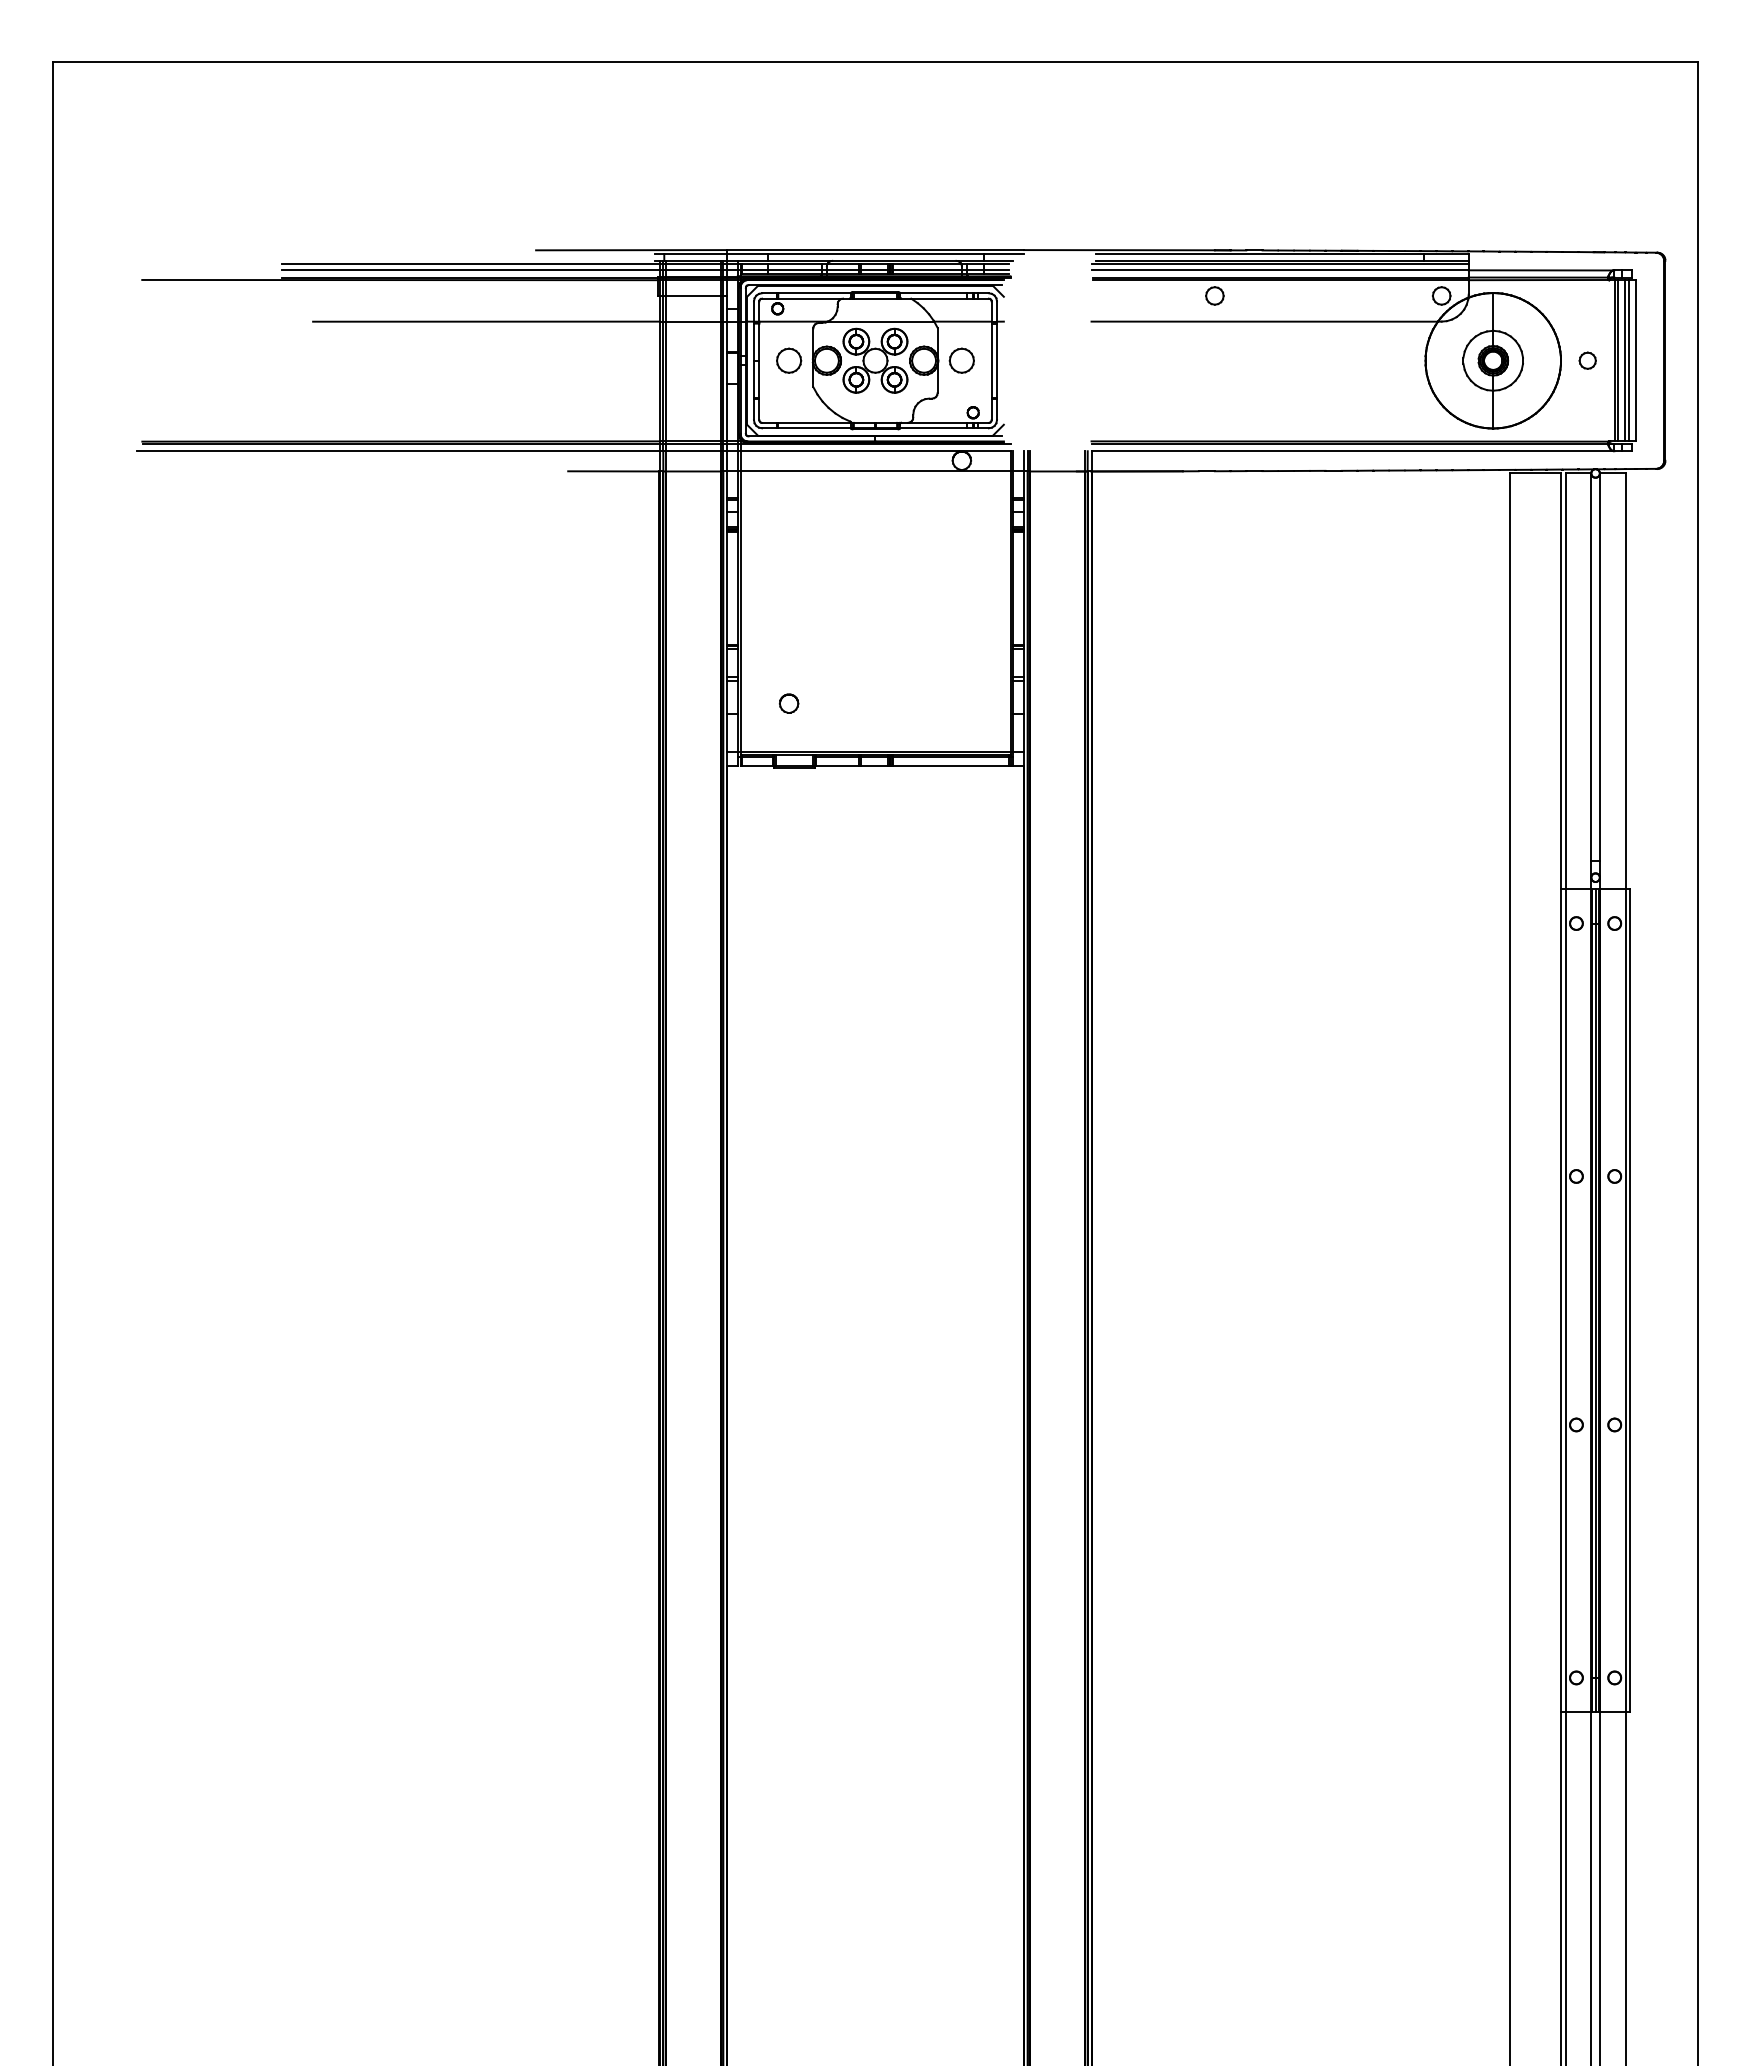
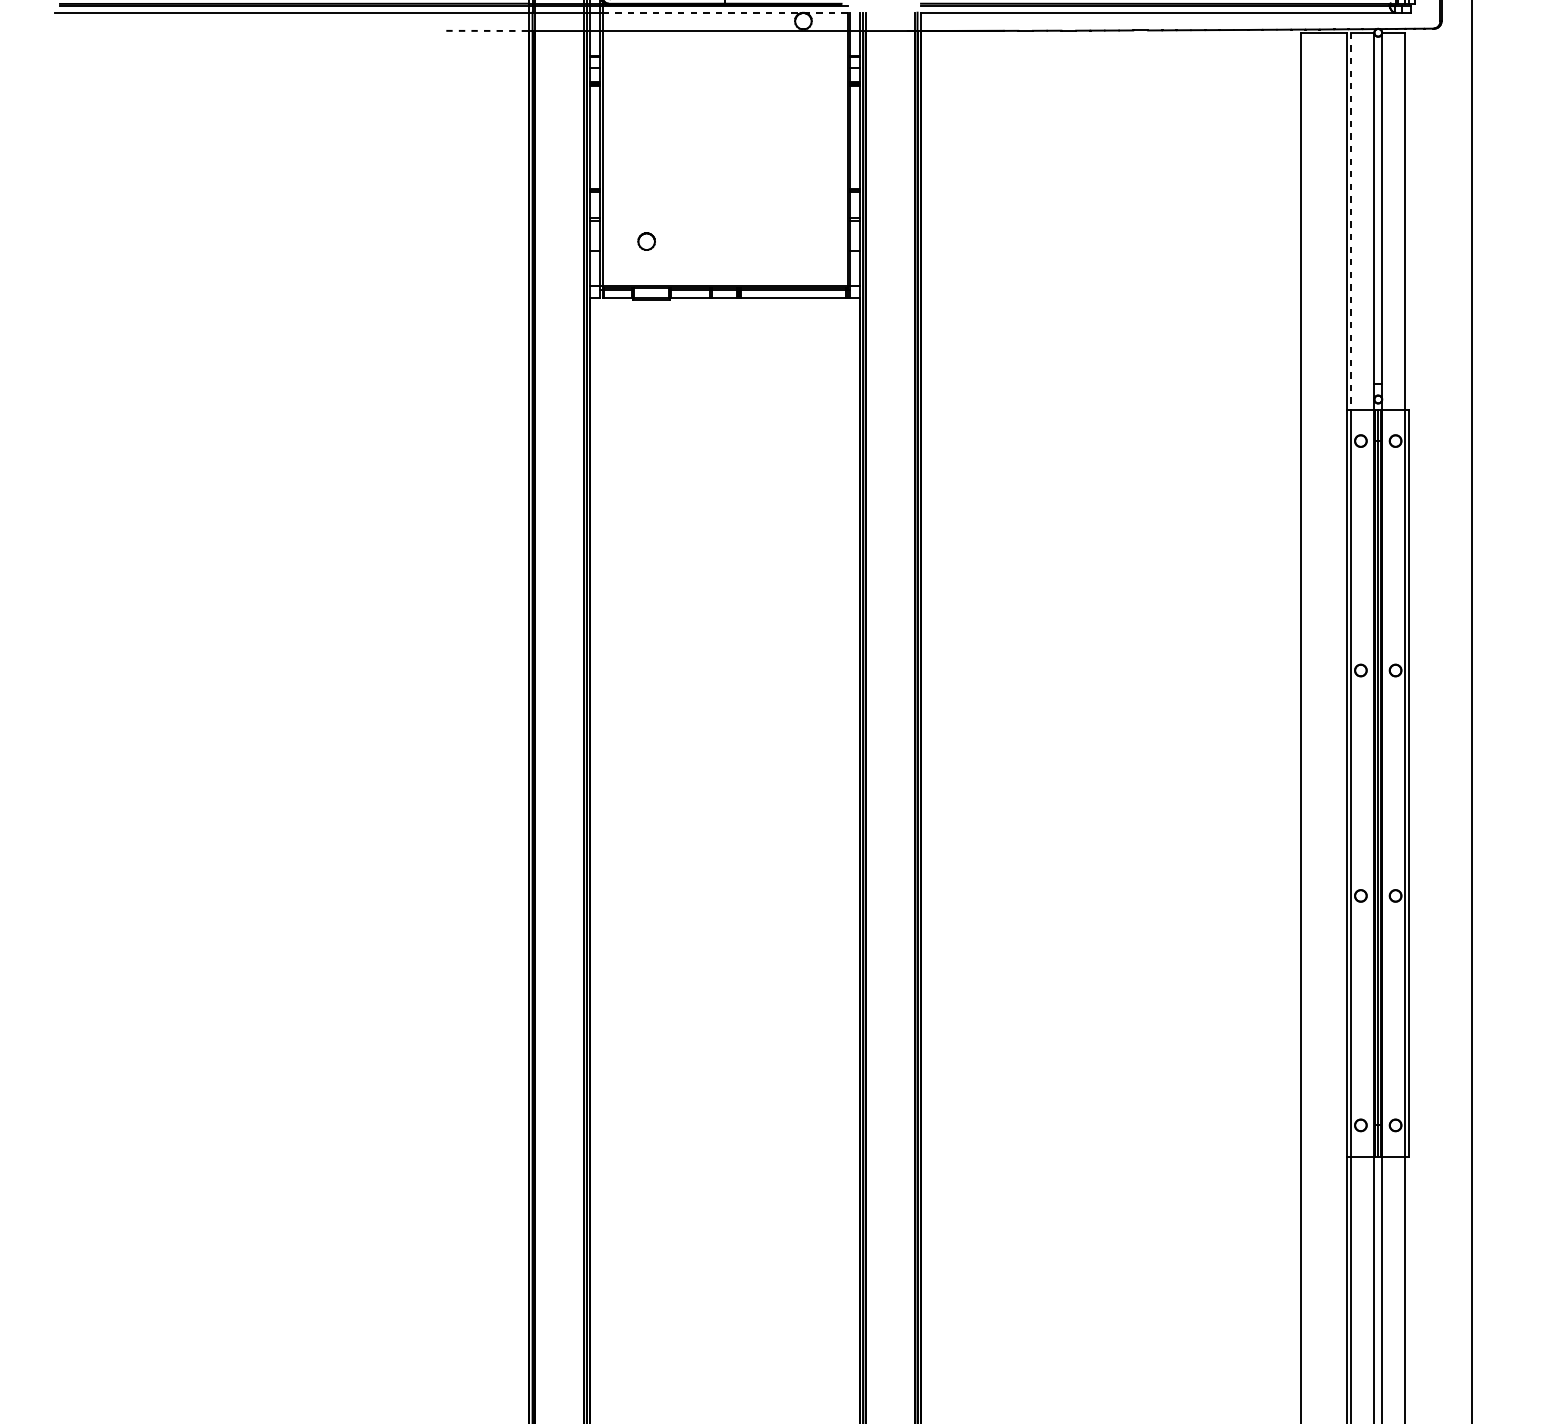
line: (875, 451) -> (725, 12), solid -> dashed
line: (613, 471) -> (487, 31), solid -> dashed
line: (1565, 681) -> (1350, 221), solid -> dashed

